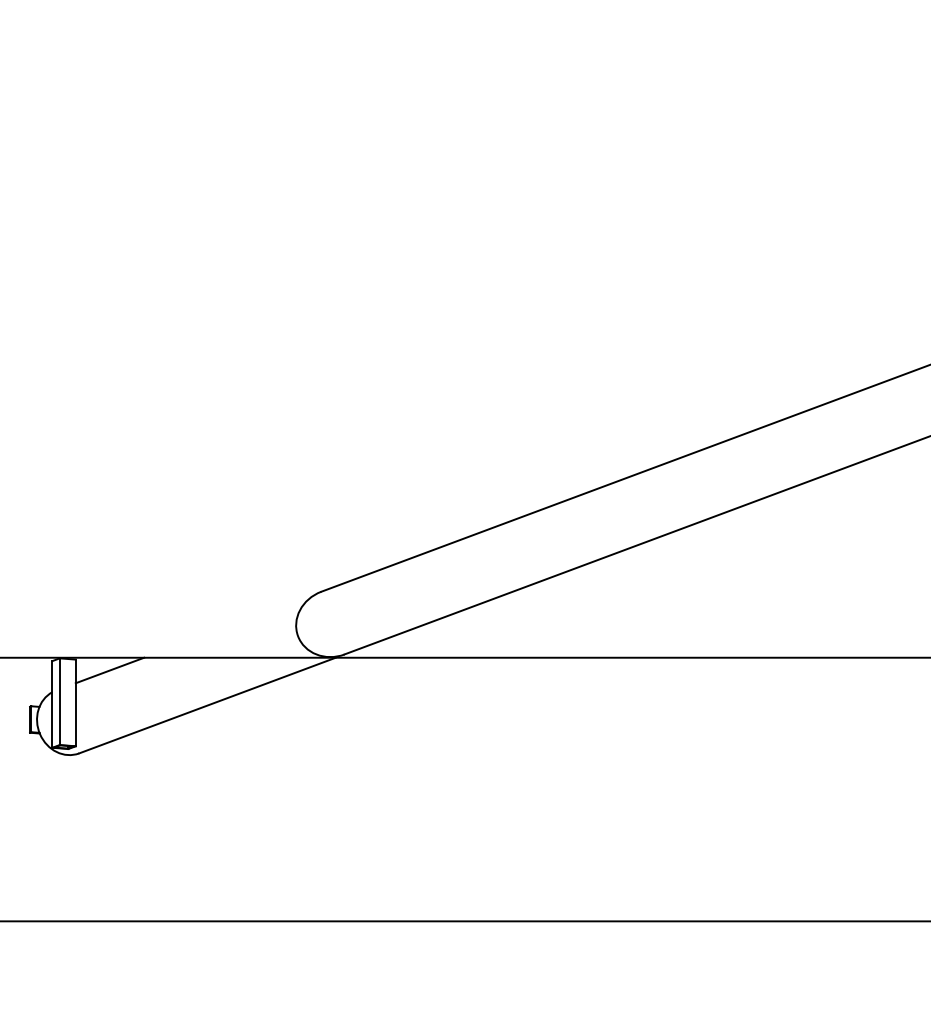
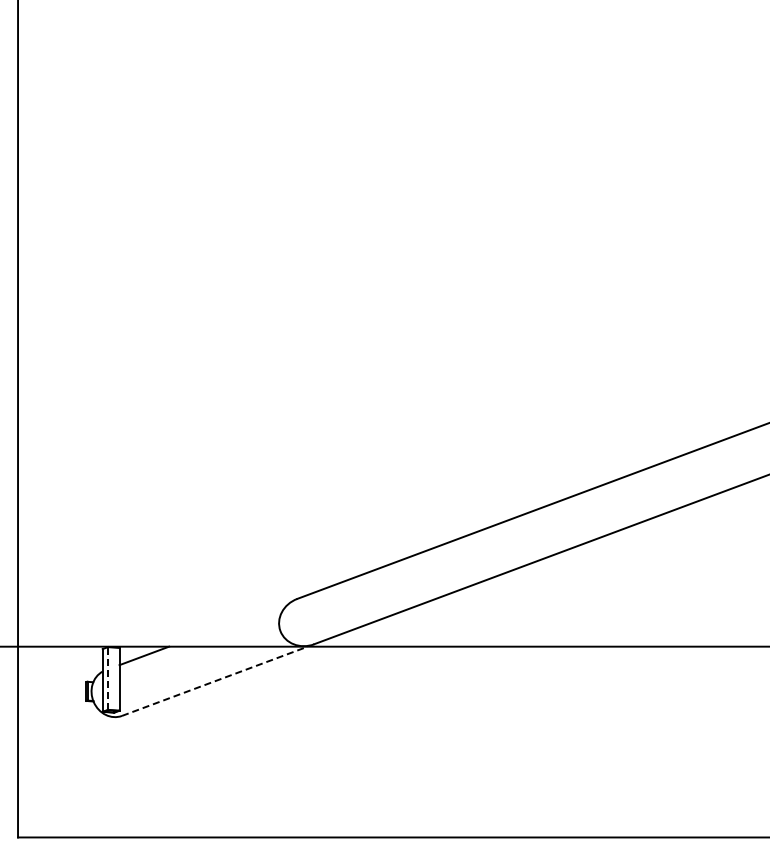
line: (60, 701) -> (108, 678), solid -> dashed
line: (208, 705) -> (215, 681), solid -> dashed

